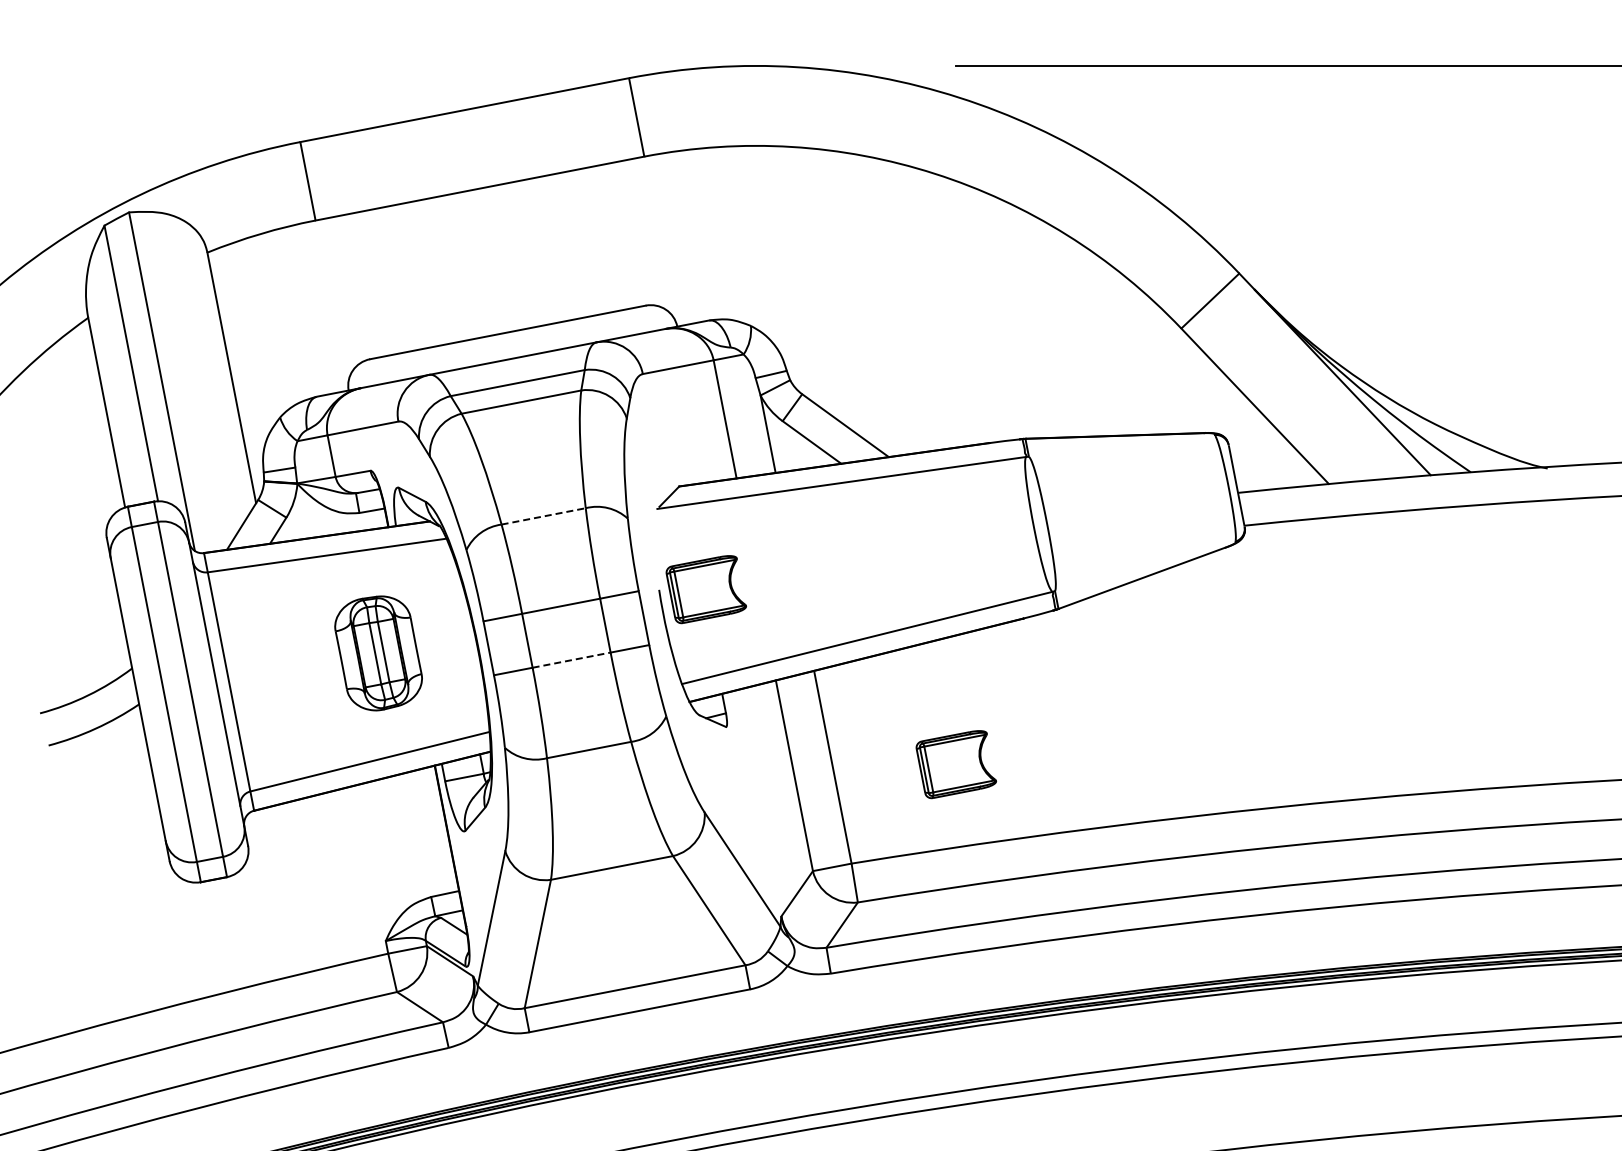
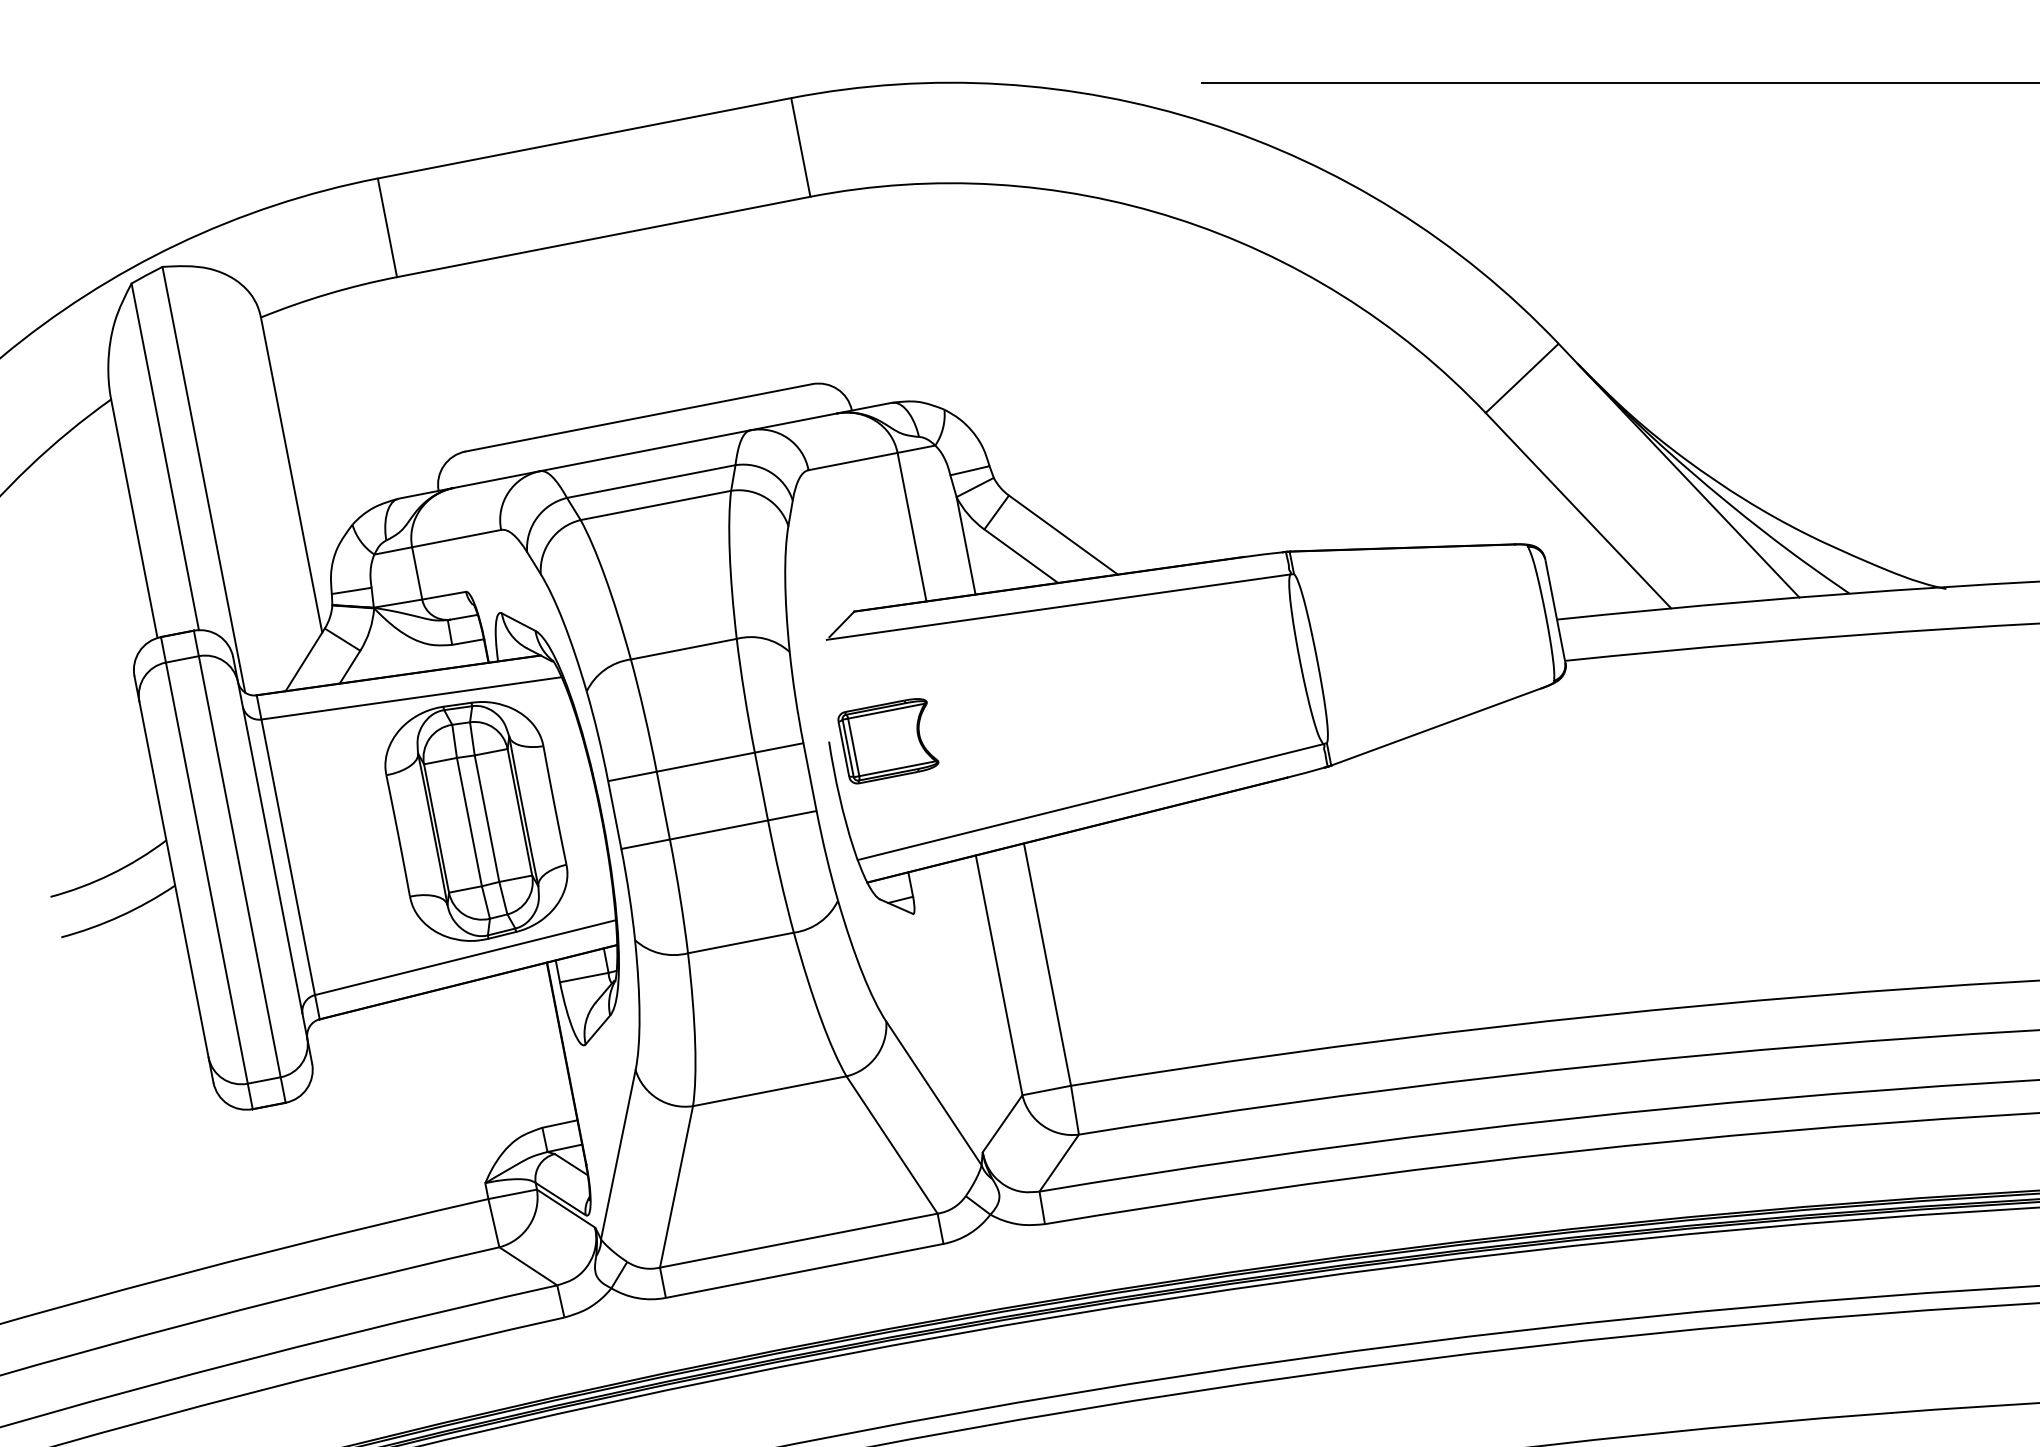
line: (543, 516) -> (683, 649), dashed -> solid
part: (378, 653) -> (476, 821), size x1.67
line: (571, 660) -> (718, 830), dashed -> solid
part: (955, 764) -> (1201, 961), removed

